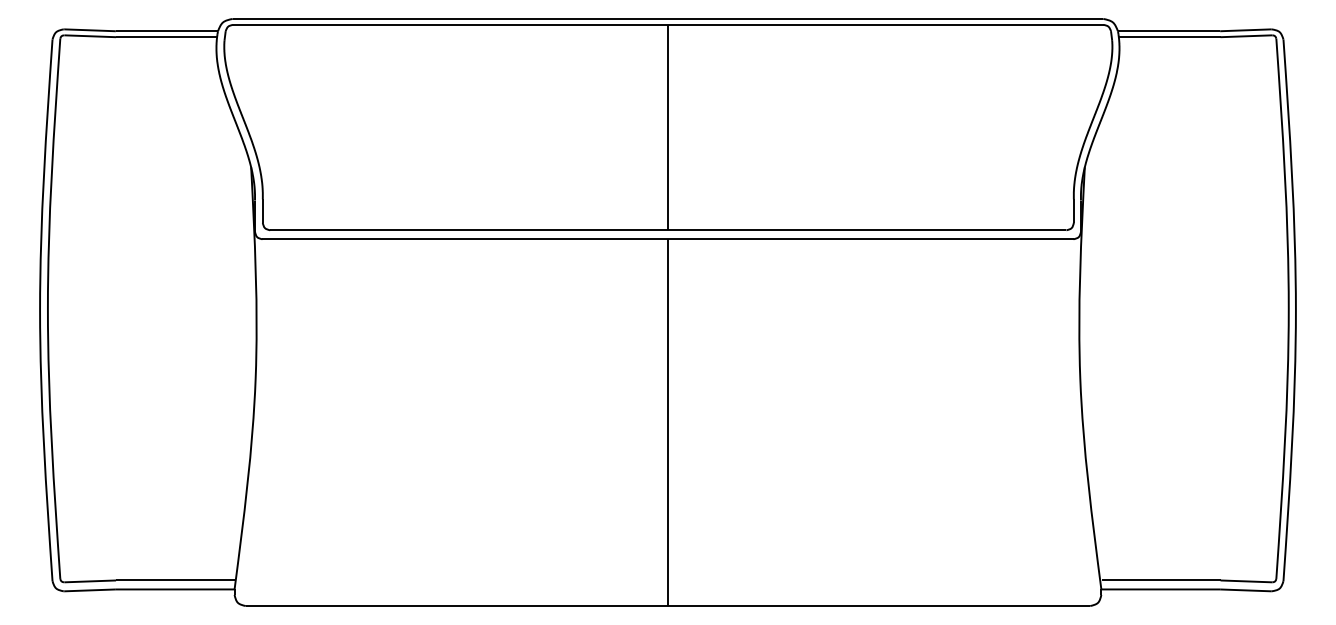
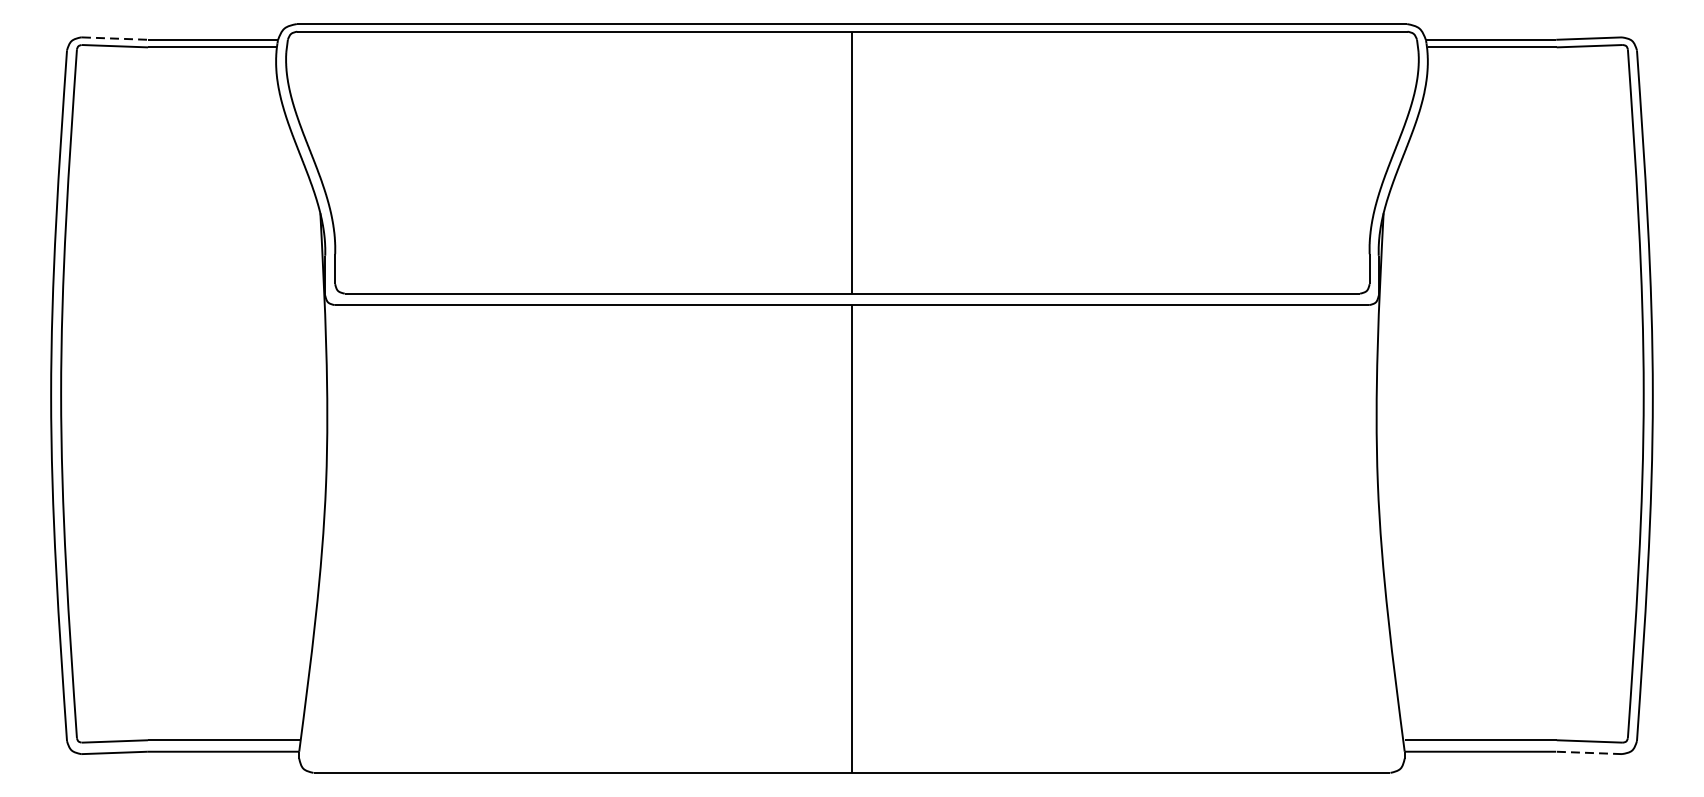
line: (90, 30) -> (115, 38), solid -> dashed
line: (1245, 590) -> (1588, 753), solid -> dashed

